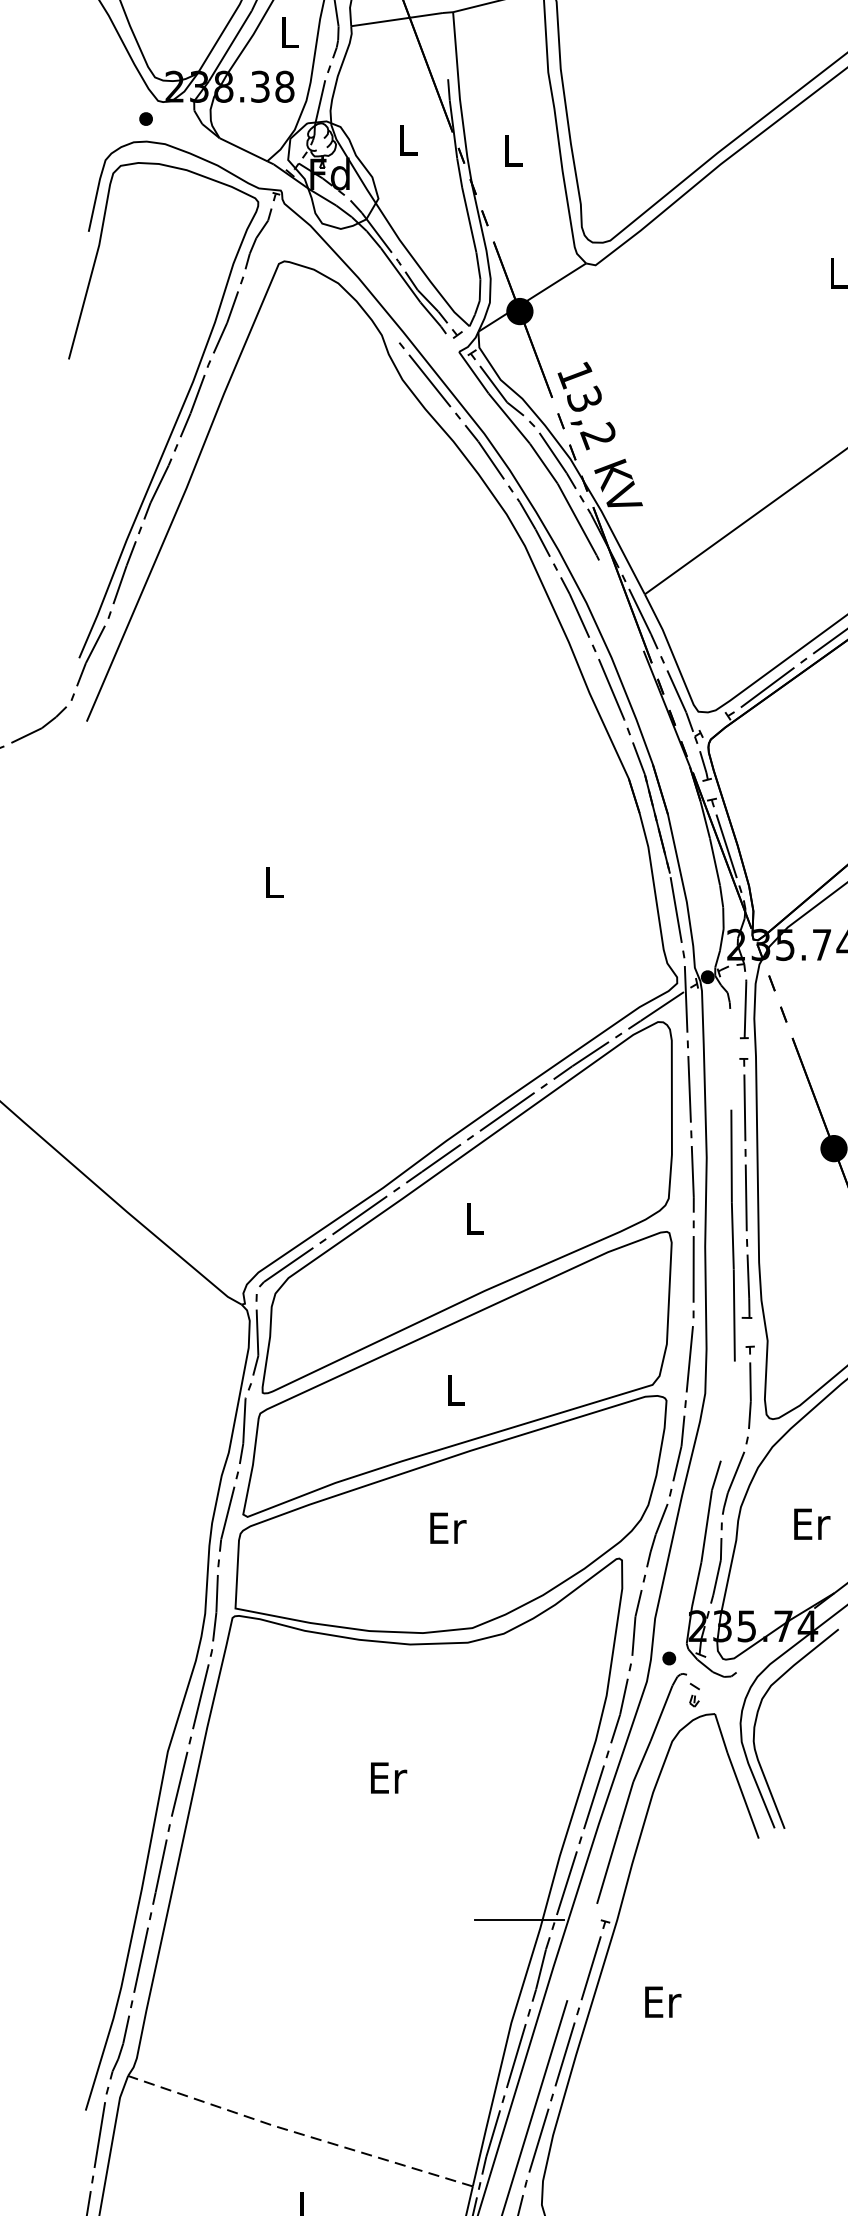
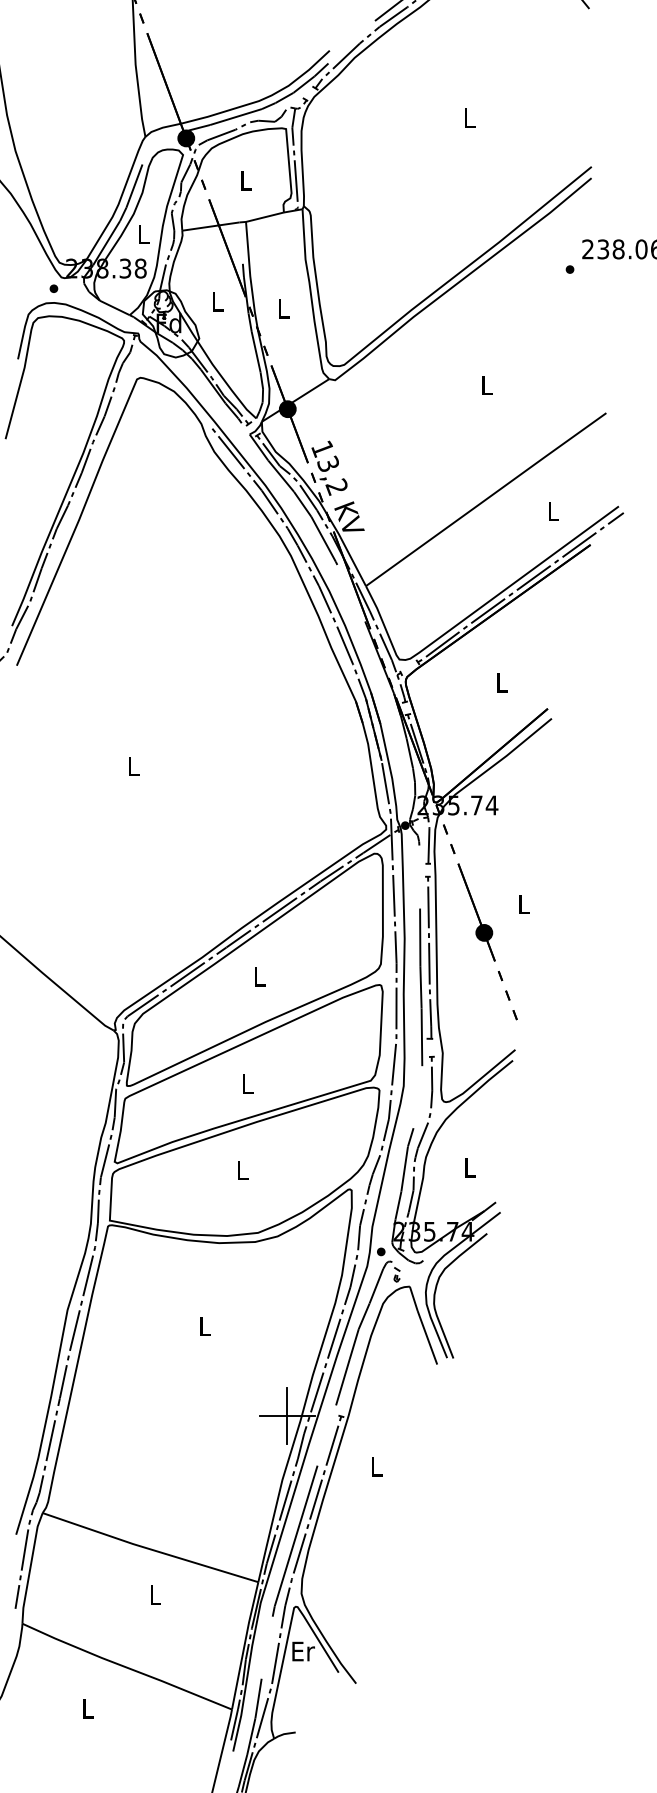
text: (811, 1523) -> (470, 1167), Er -> L
text: (447, 1528) -> (242, 1170), Er -> L
text: (388, 1777) -> (205, 1326), Er -> L
line: (519, 1920) -> (287, 1415), added
text: (663, 2001) -> (377, 1466), Er -> L
line: (298, 2134) -> (149, 1549), dashed -> solid

